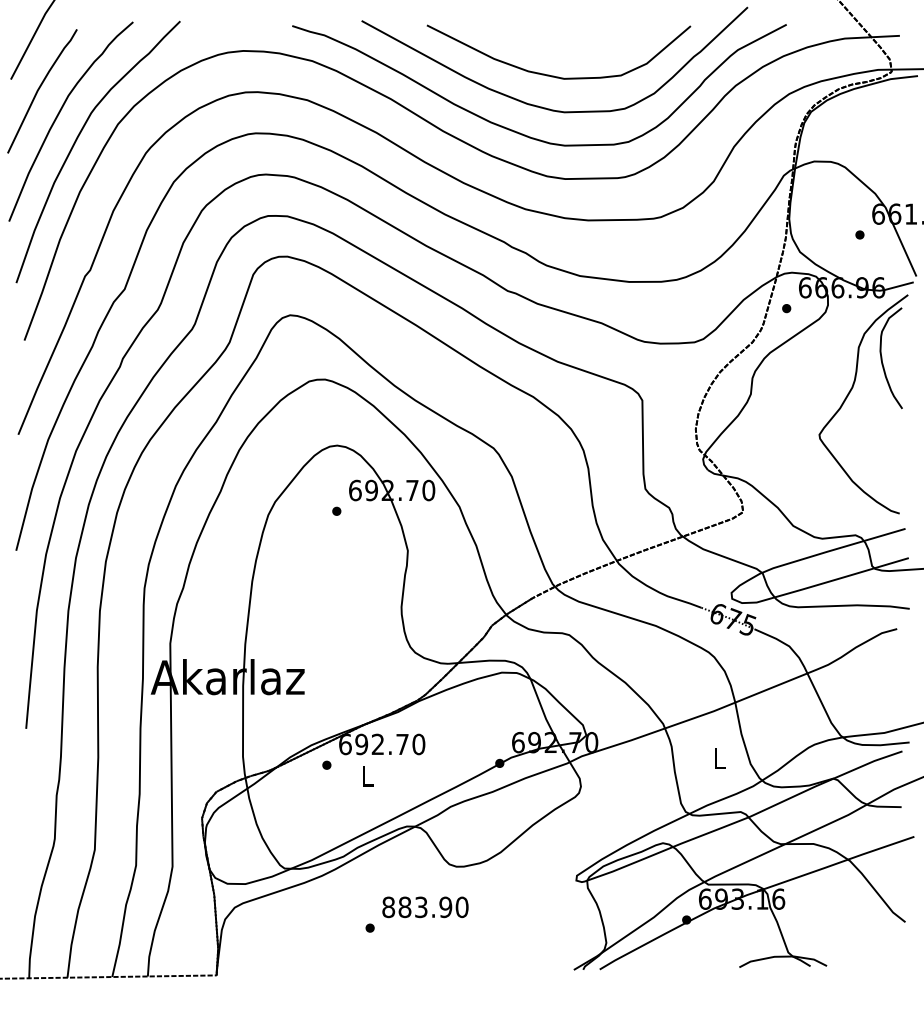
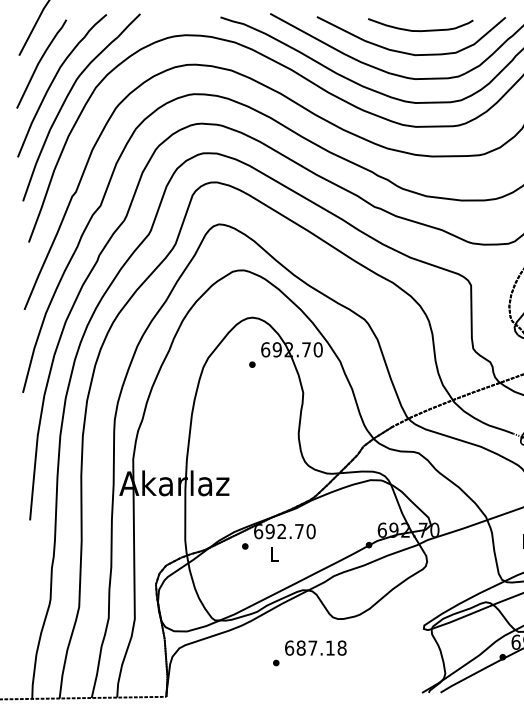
curve: (571, 44) -> (420, 30), added
text: (425, 907) -> (315, 648), 883.90 -> 687.18

